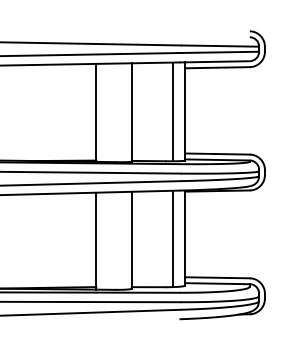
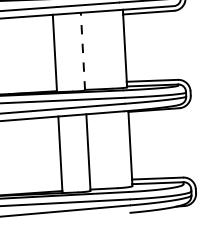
line: (131, 111) -> (82, 50), solid -> dashed
line: (173, 111) -> (115, 49), removed
line: (173, 238) -> (121, 149), removed

